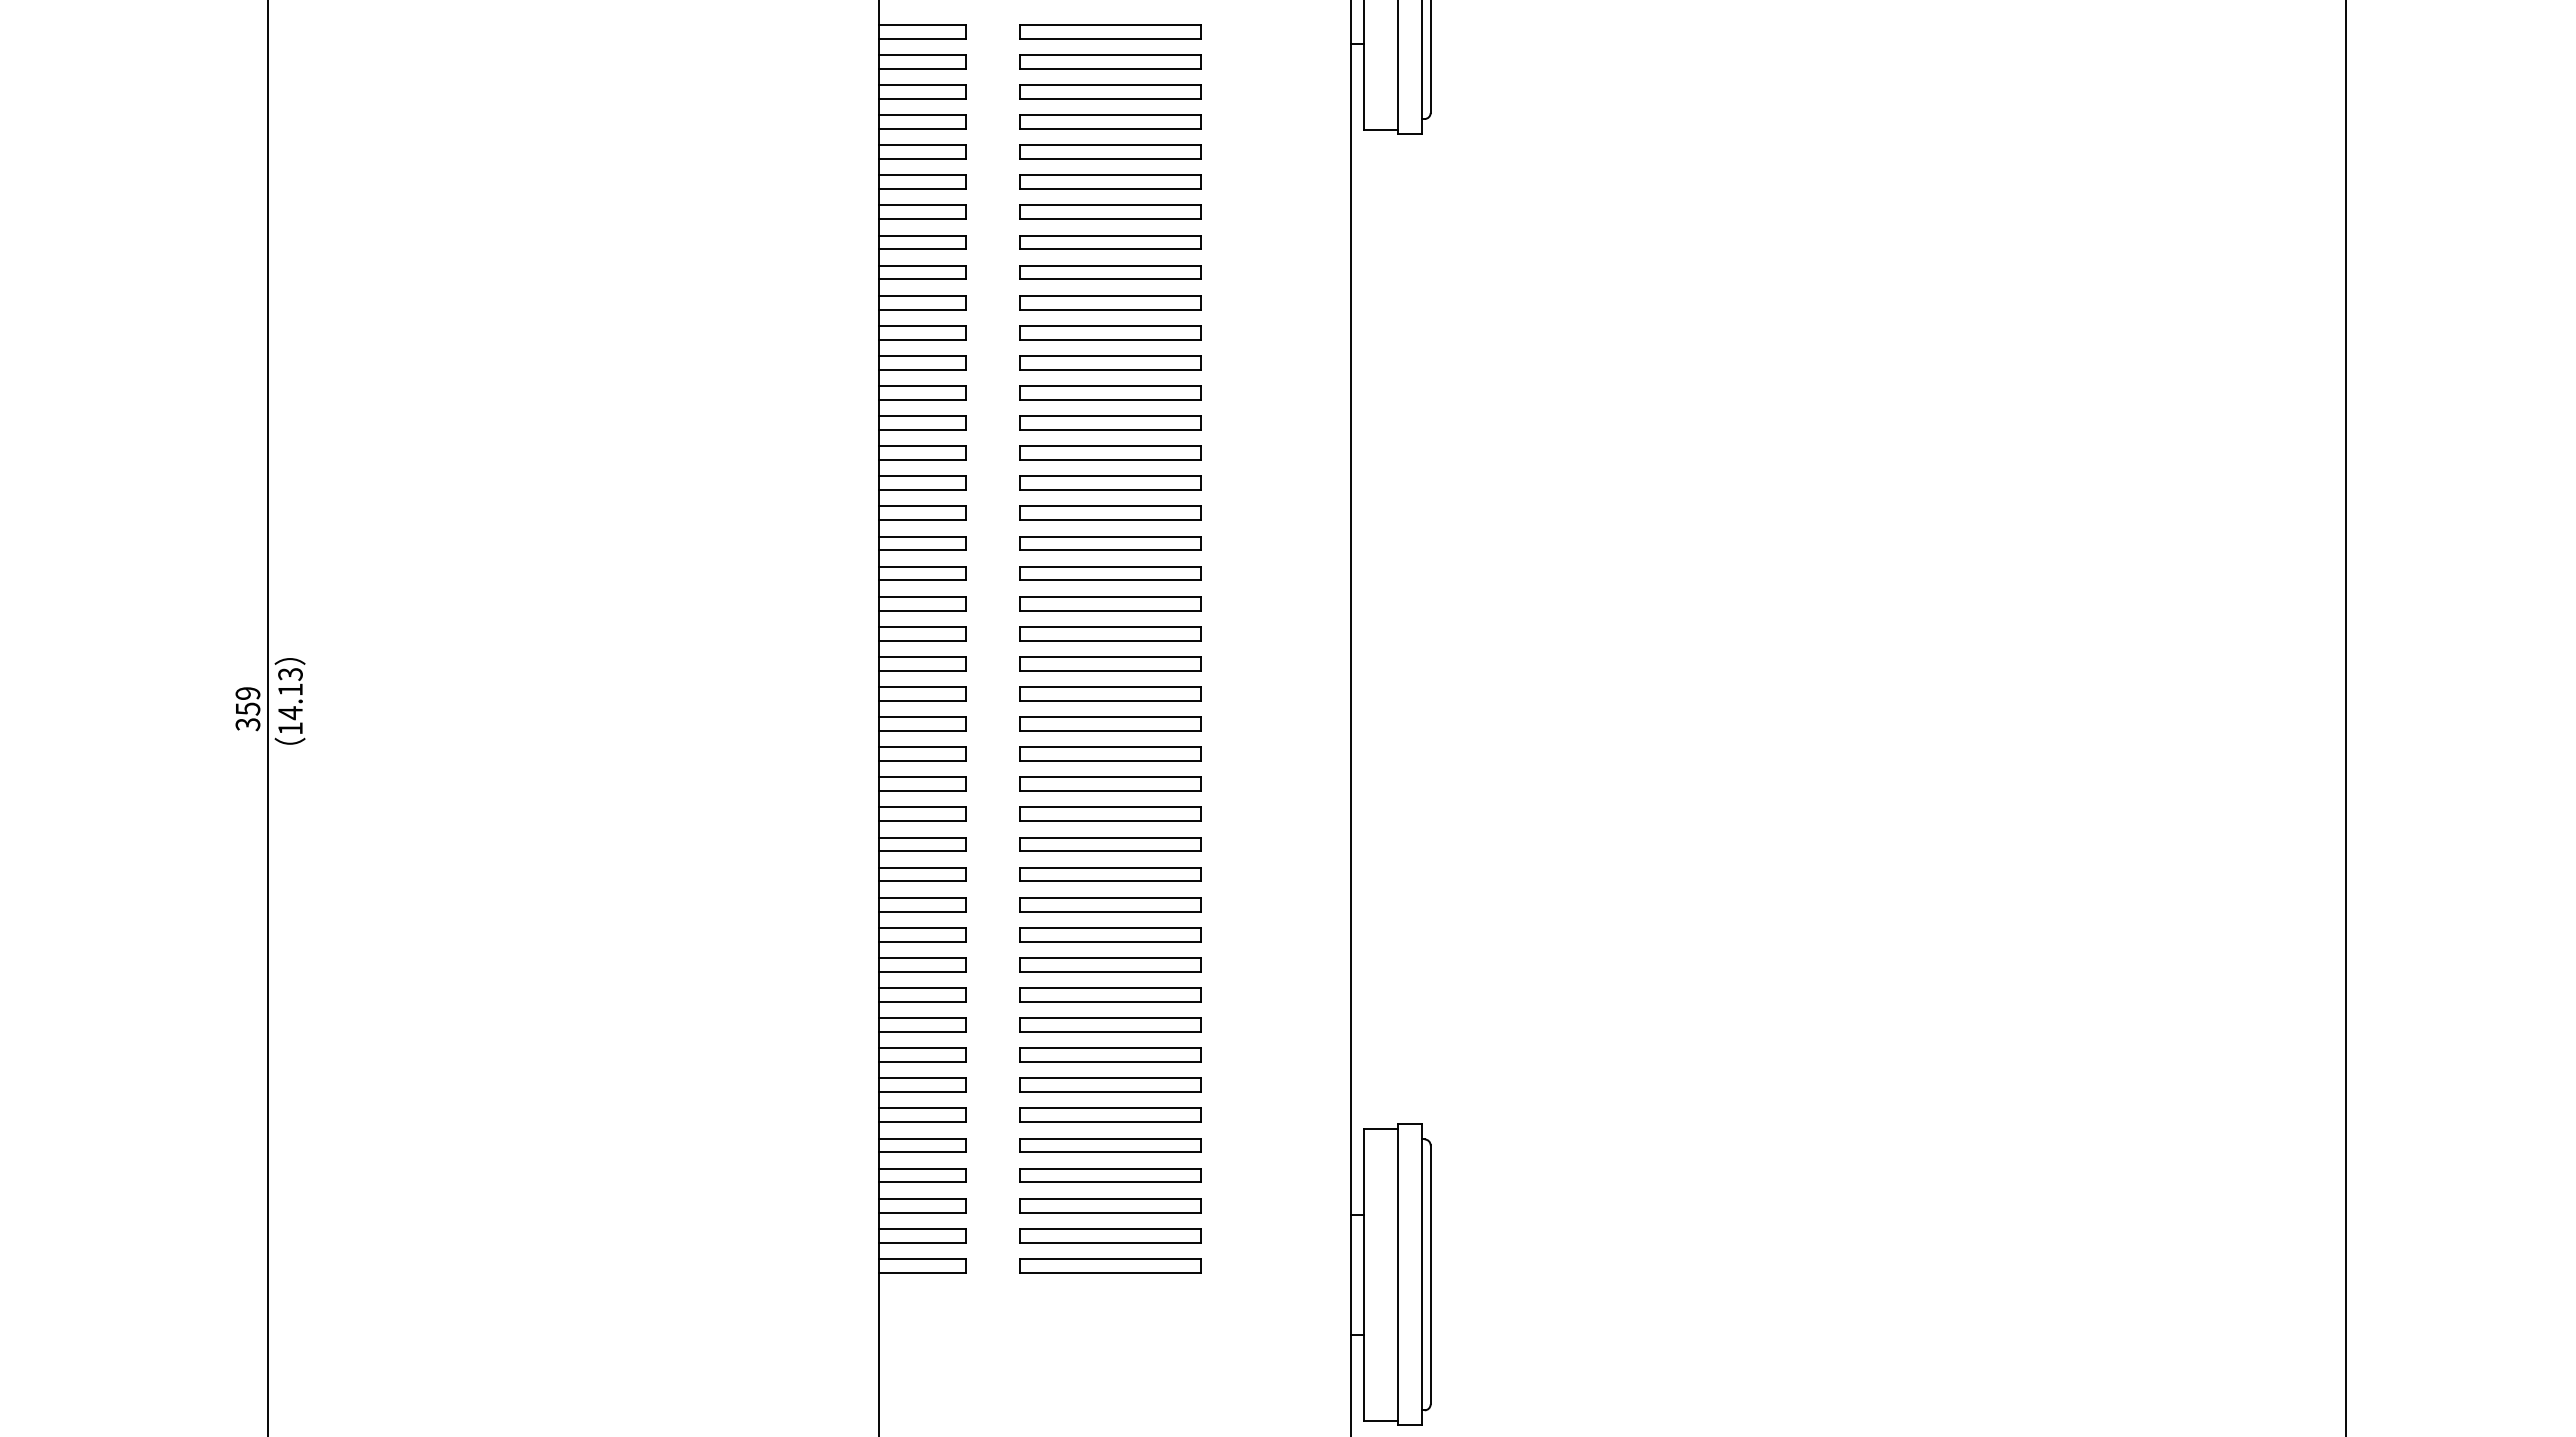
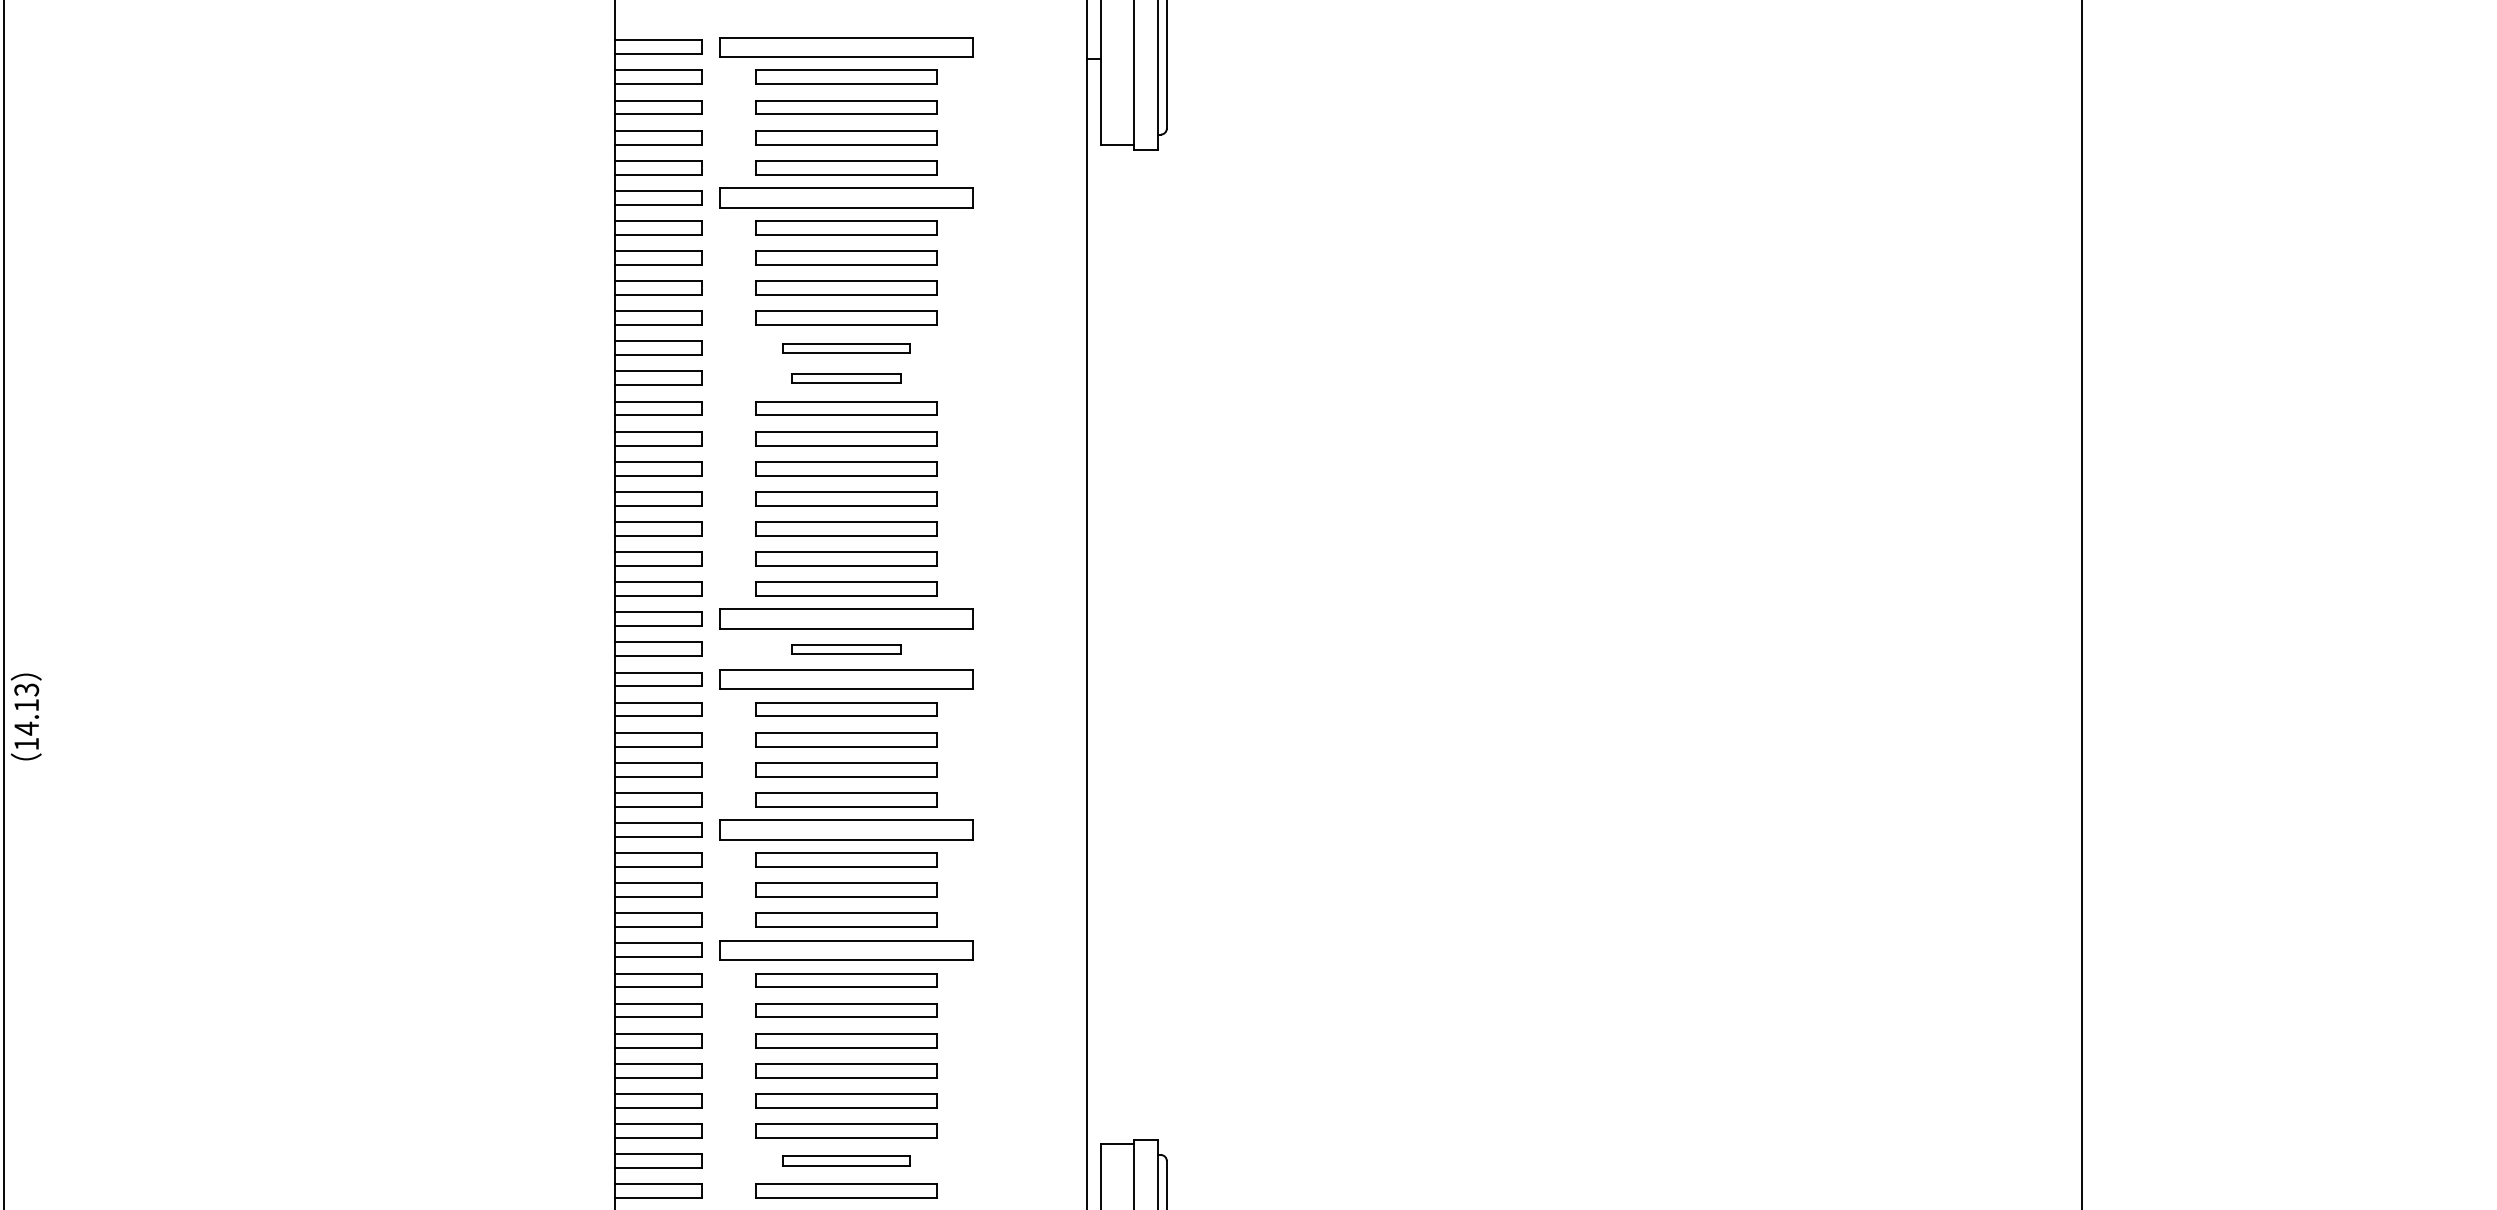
part: (1110, 31) -> (846, 47), size x1.4
part: (1110, 181) -> (846, 197), size x1.4
part: (1110, 332) -> (846, 348), size x0.7
part: (1110, 362) -> (846, 378), size x0.6
part: (1110, 603) -> (846, 619), size x1.4
part: (1110, 633) -> (846, 649), size x0.6
part: (1110, 663) -> (846, 679), size x1.4
part: (1110, 813) -> (846, 829), size x1.4
part: (1110, 934) -> (846, 950), size x1.4
part: (1110, 1145) -> (846, 1161), size x0.7

